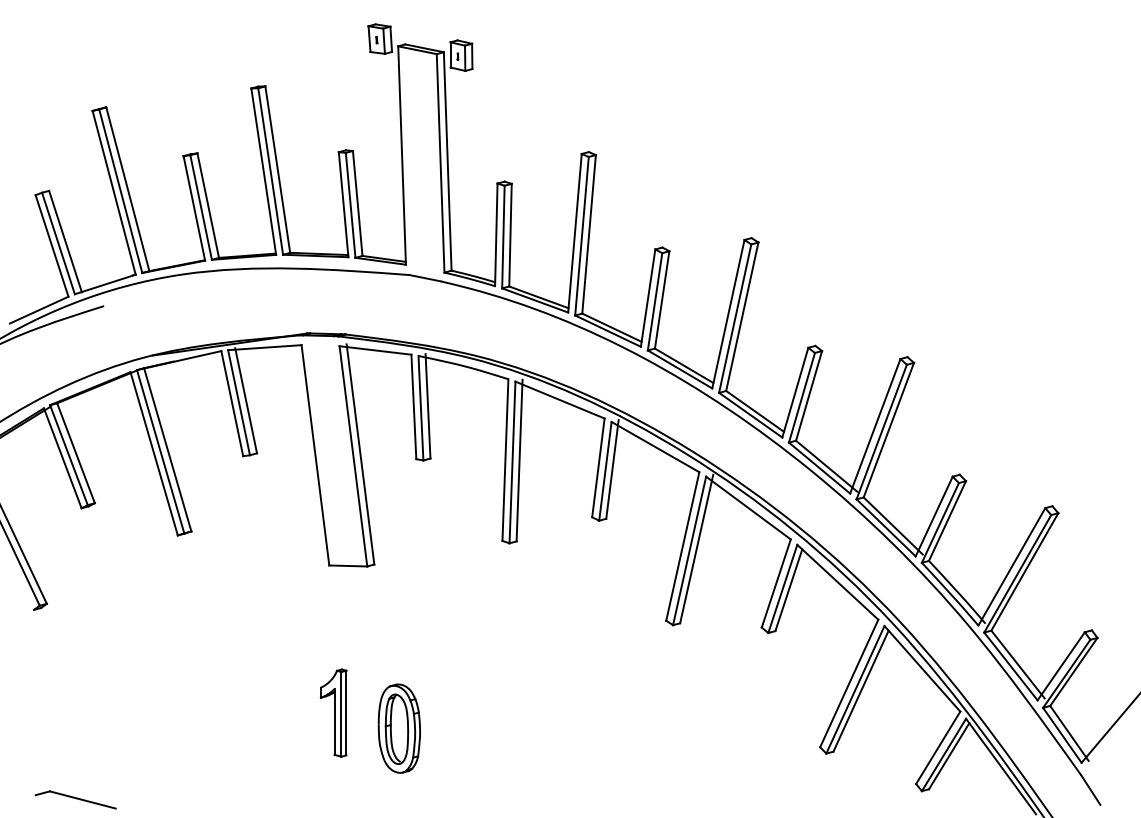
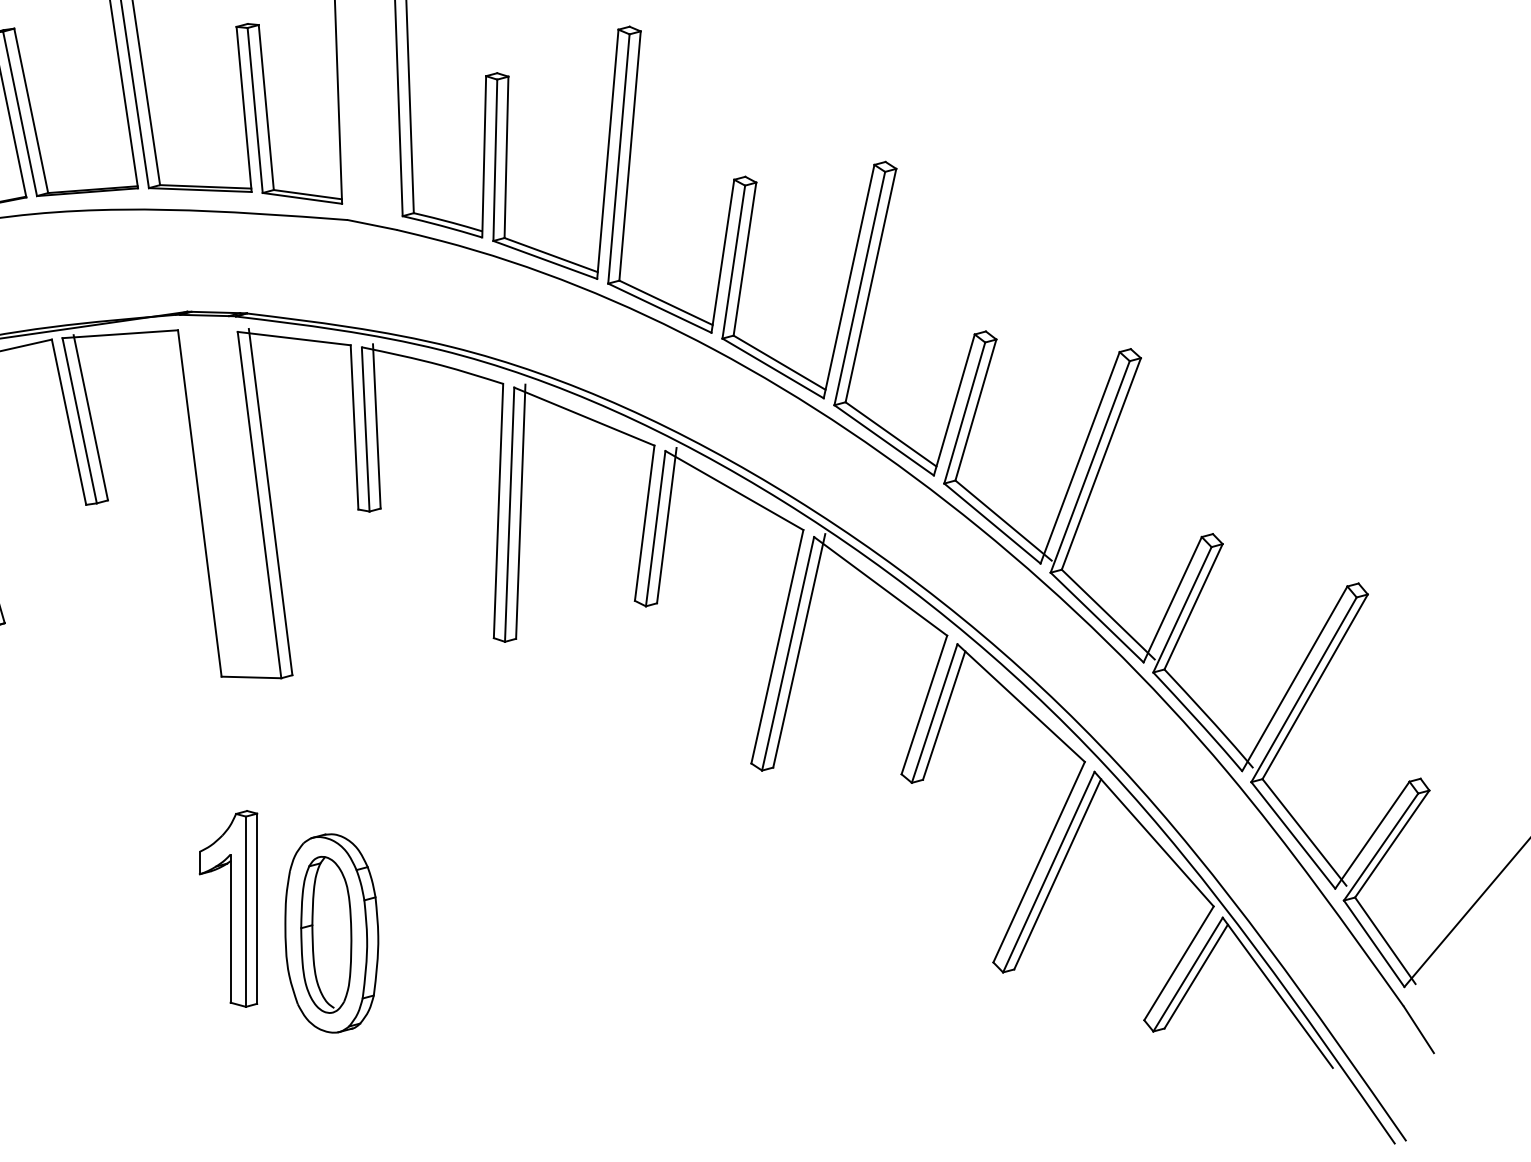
part: (333, 712) -> (228, 907), size x1.43
part: (399, 728) -> (331, 932), size x1.43

